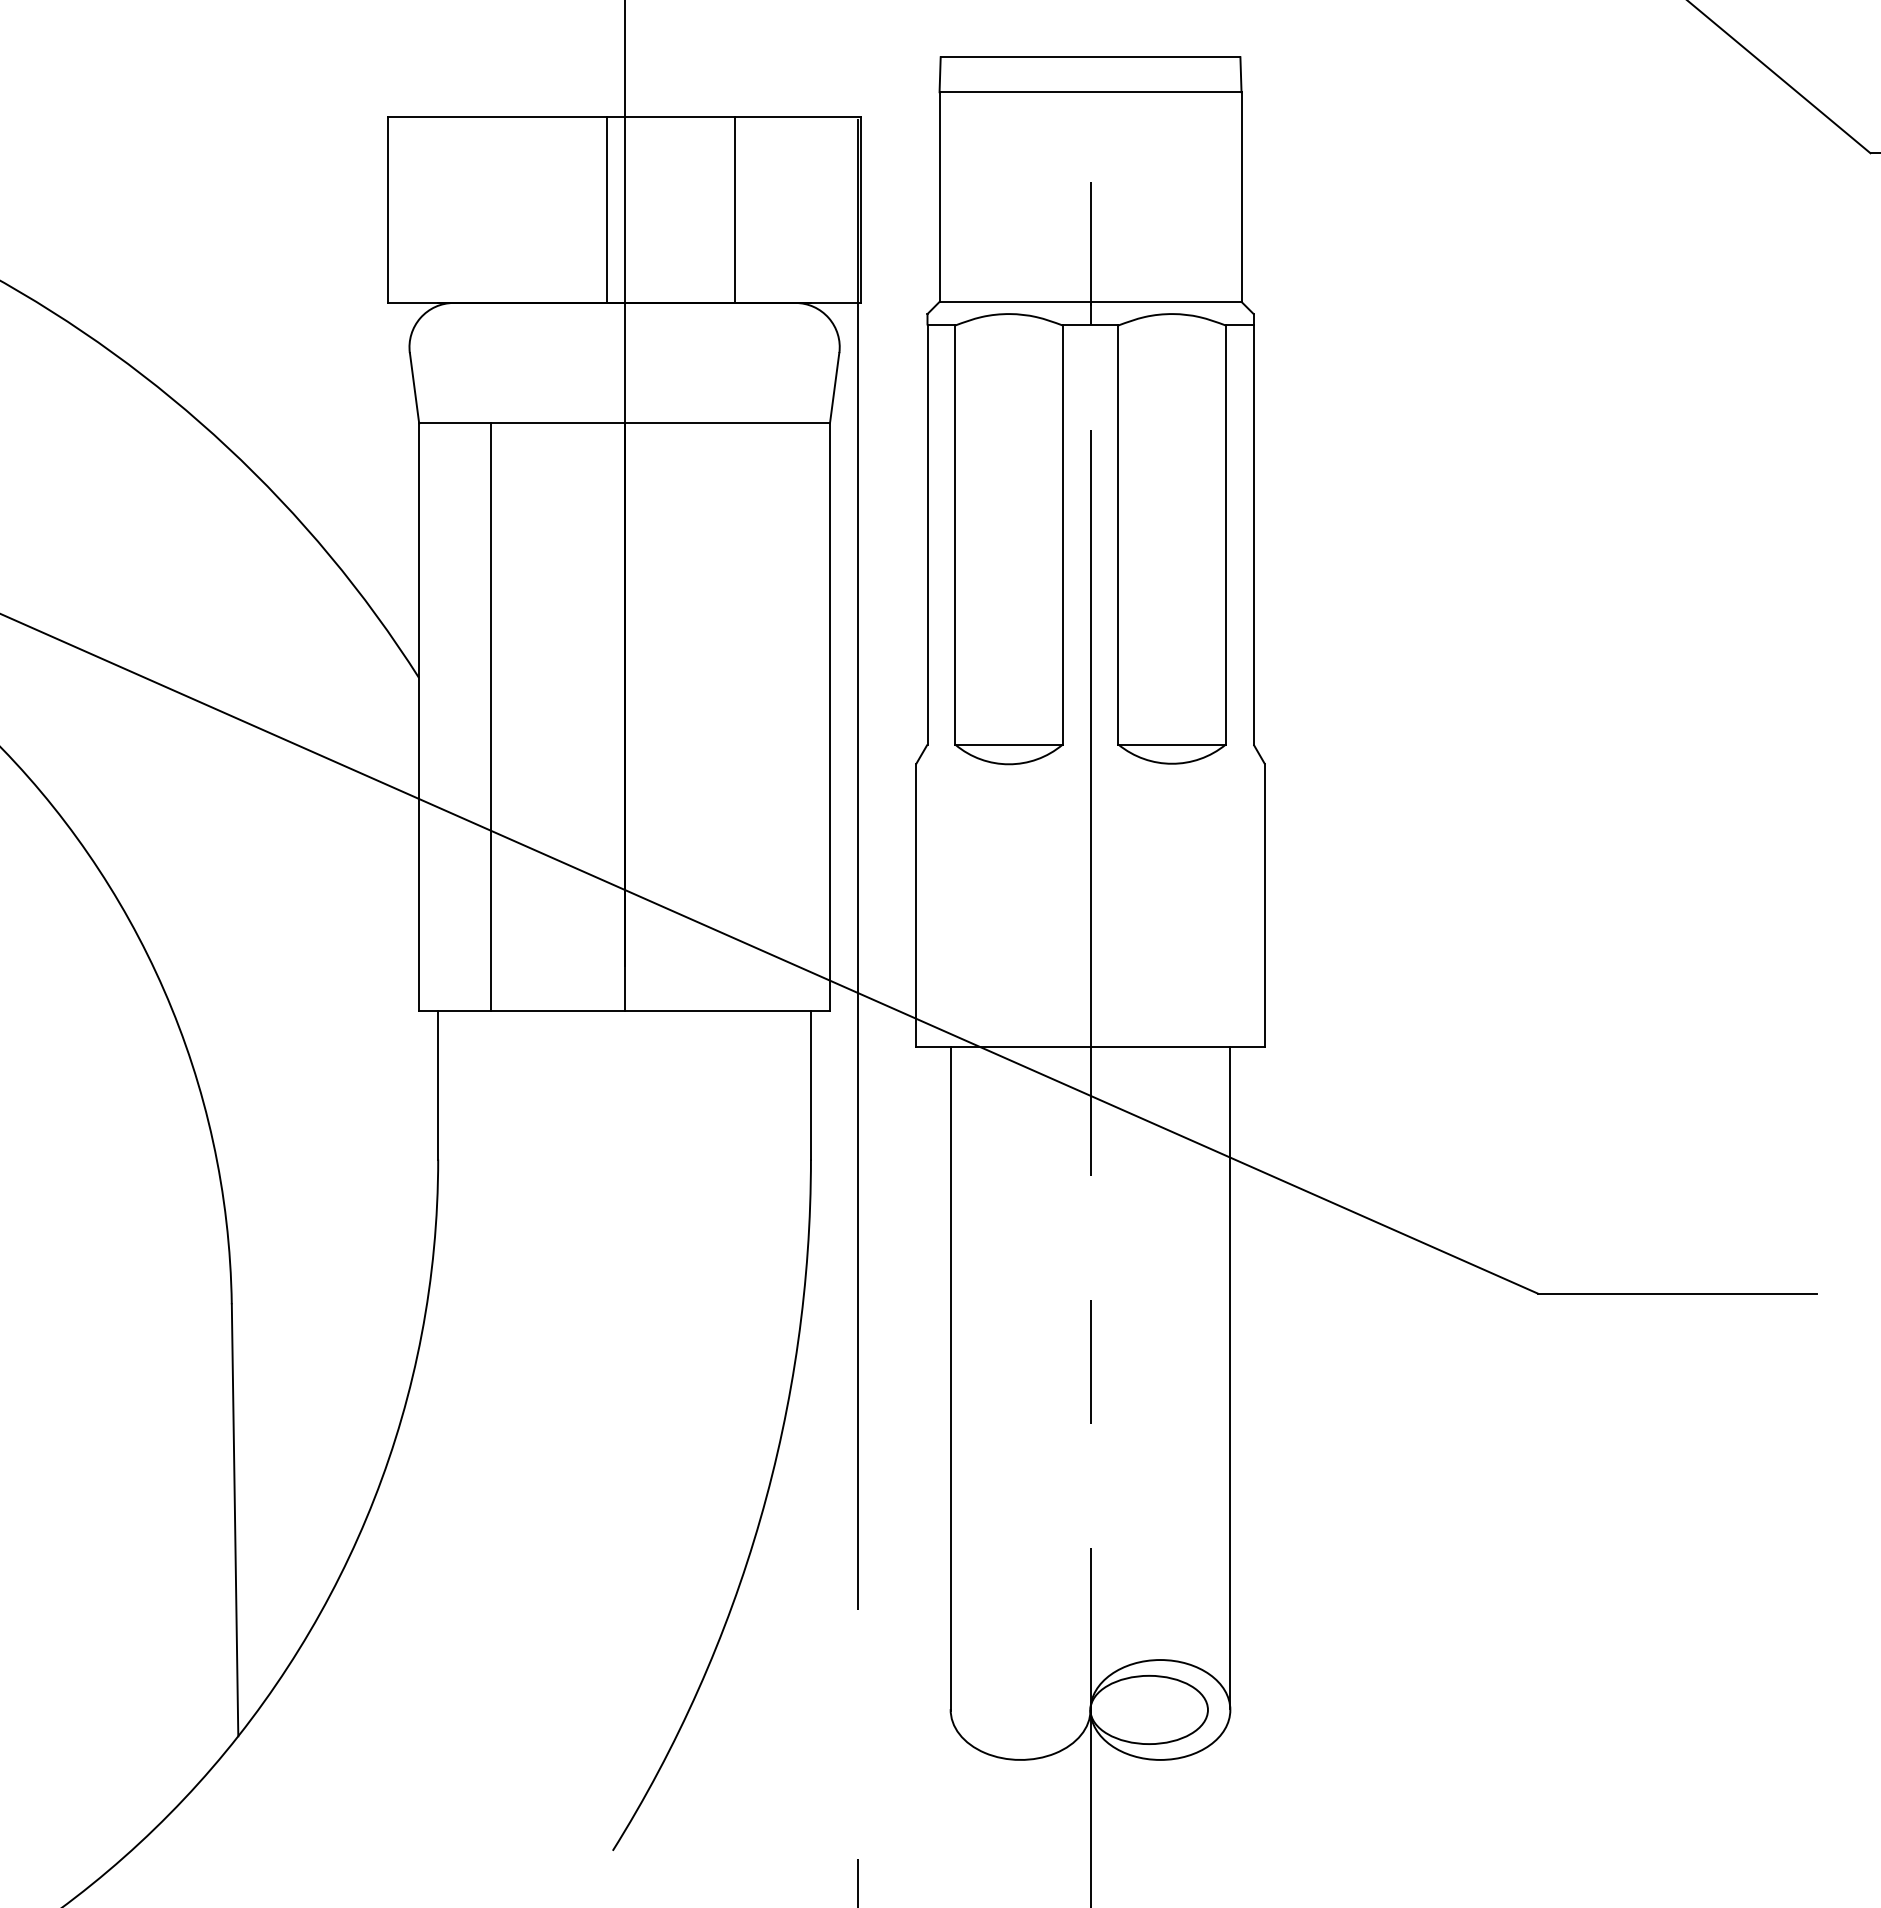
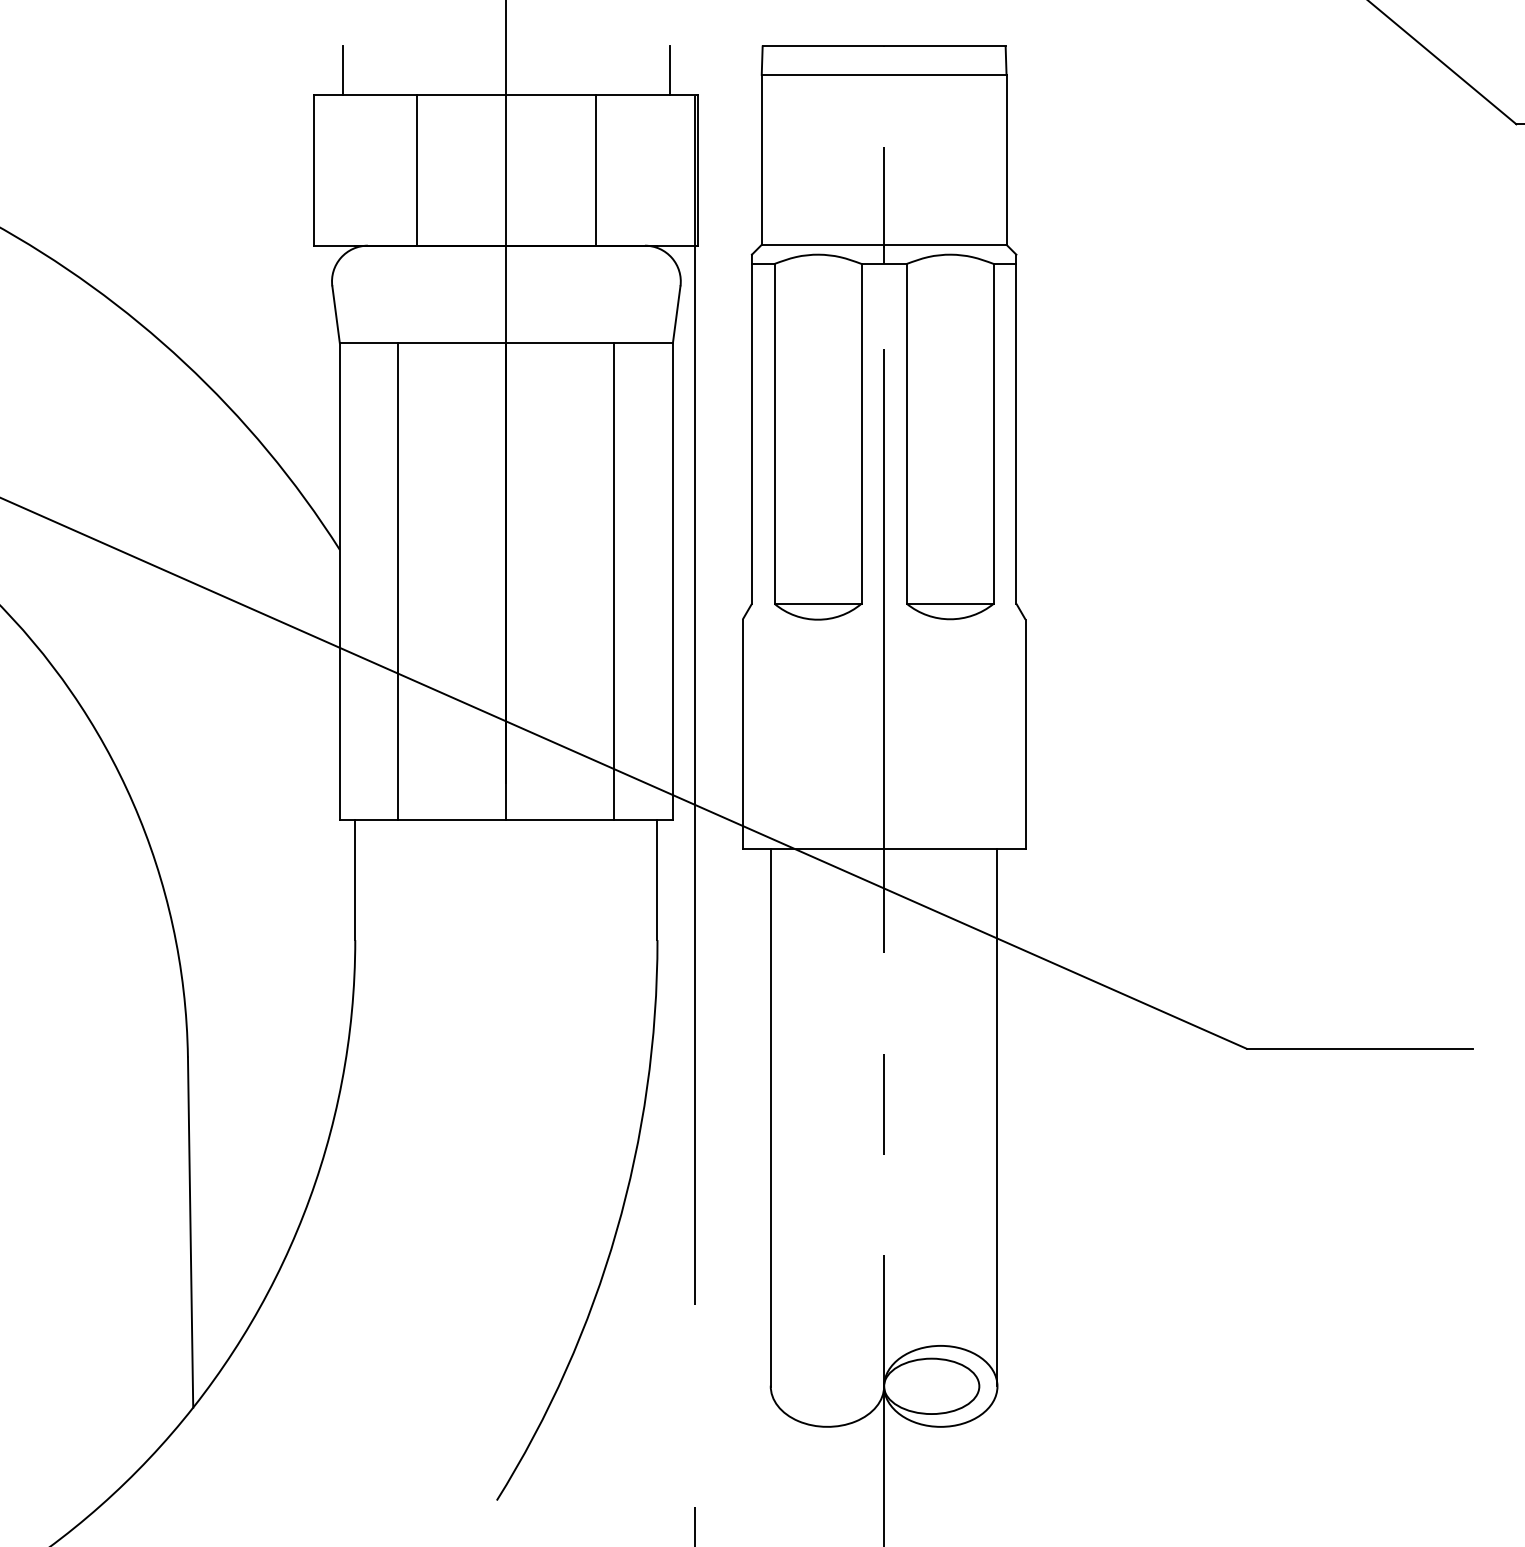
line: (423, 86) -> (343, 70), added
line: (825, 86) -> (669, 70), added
line: (607, 209) -> (417, 169), moved
line: (757, 717) -> (614, 581), added

